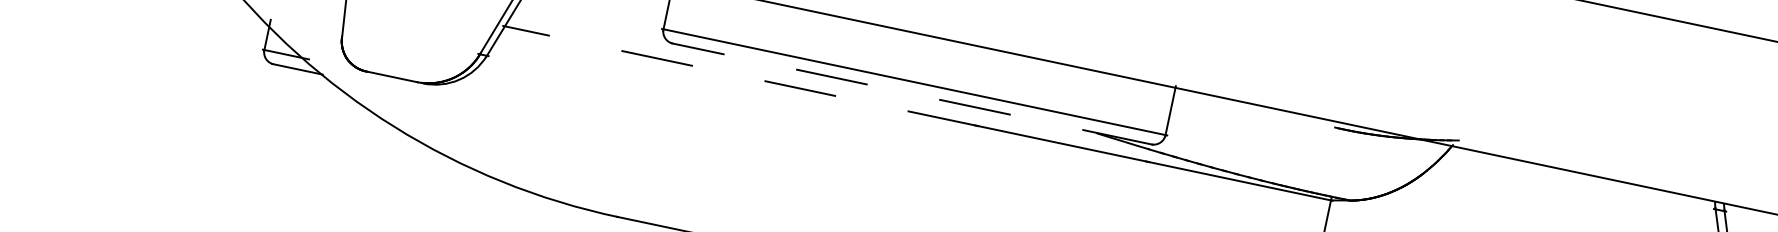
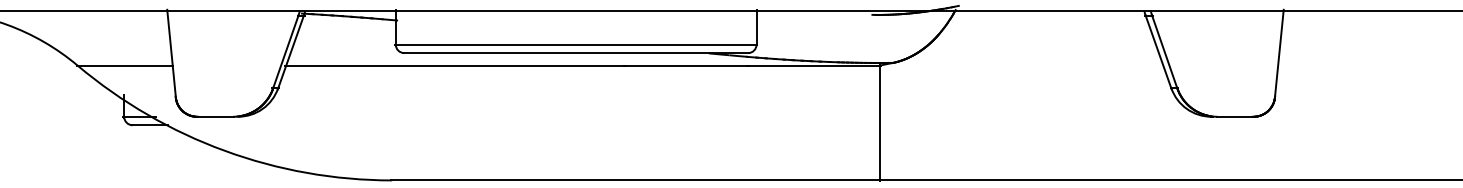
line: (740, 75) -> (455, 65), dashed -> solid
line: (912, 94) -> (576, 53), dashed -> solid

